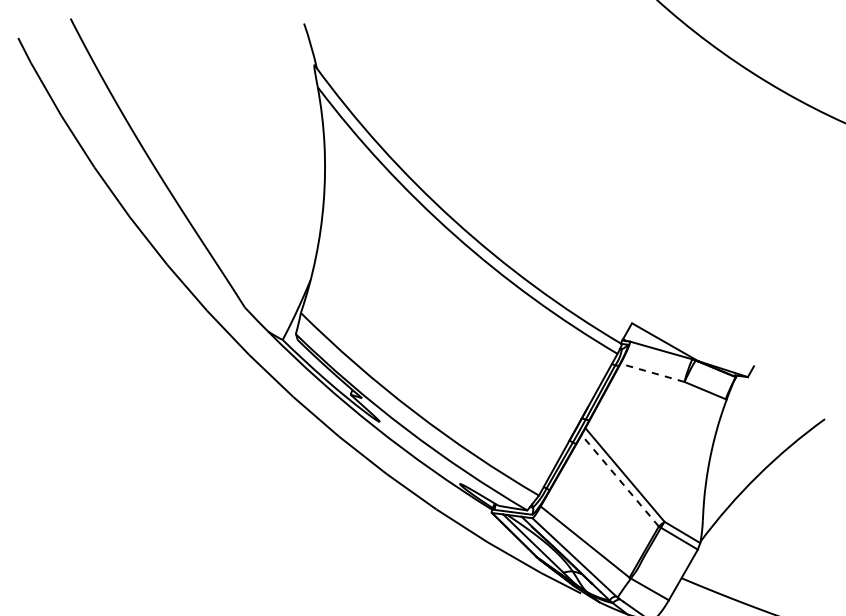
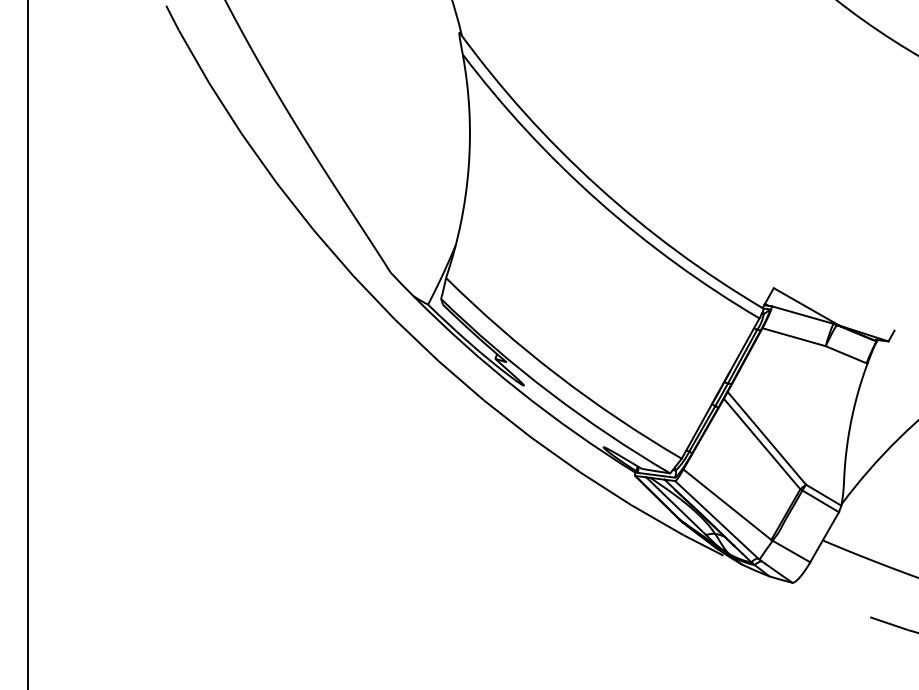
line: (652, 373) -> (794, 337), dashed -> solid
line: (619, 480) -> (761, 443), dashed -> solid

